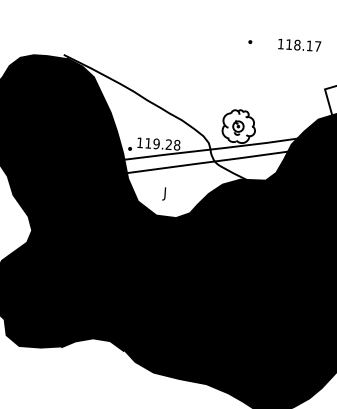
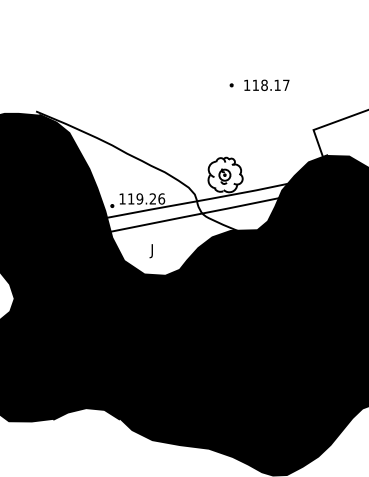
text: (299, 44) -> (266, 84), moved
text: (177, 144) -> (161, 198), 119.28 -> 119.26

